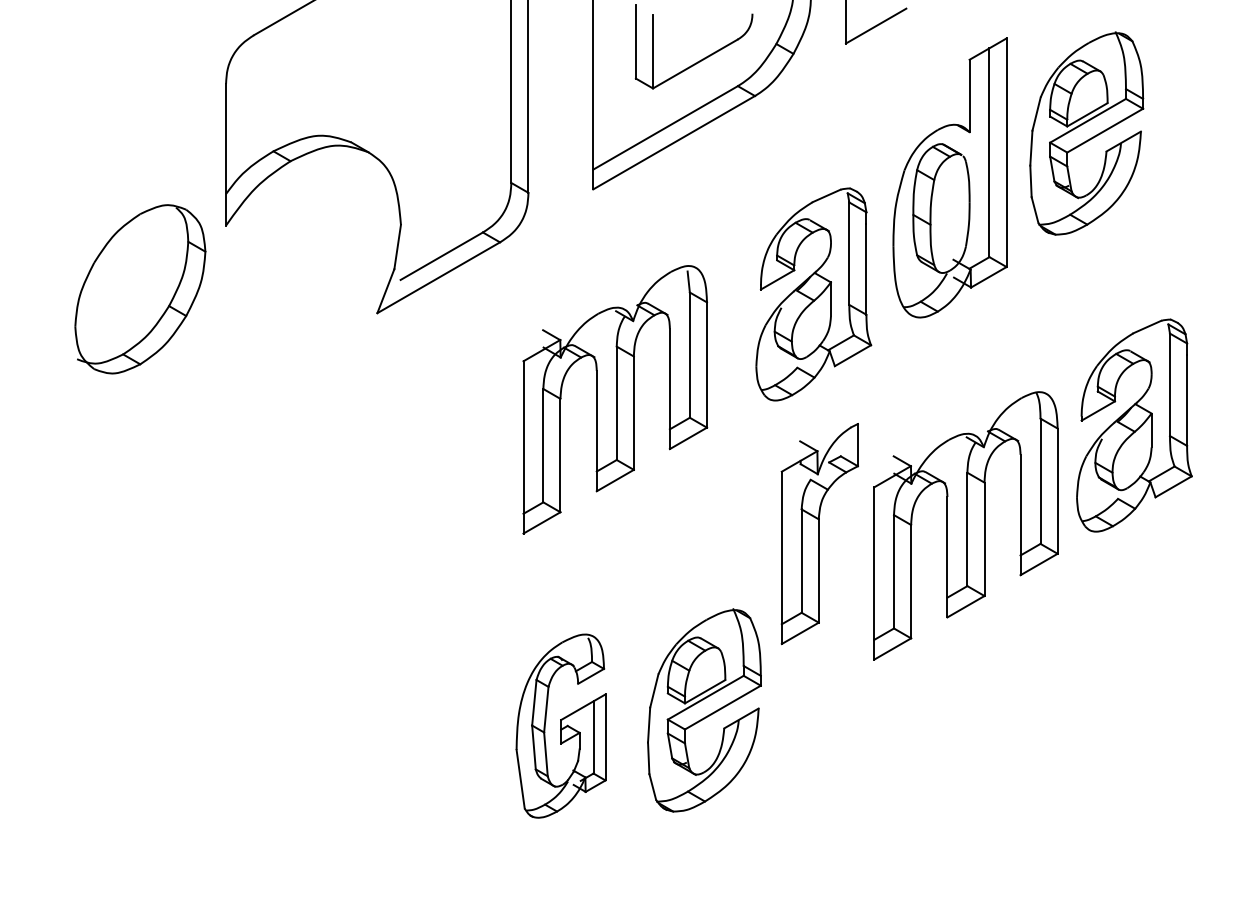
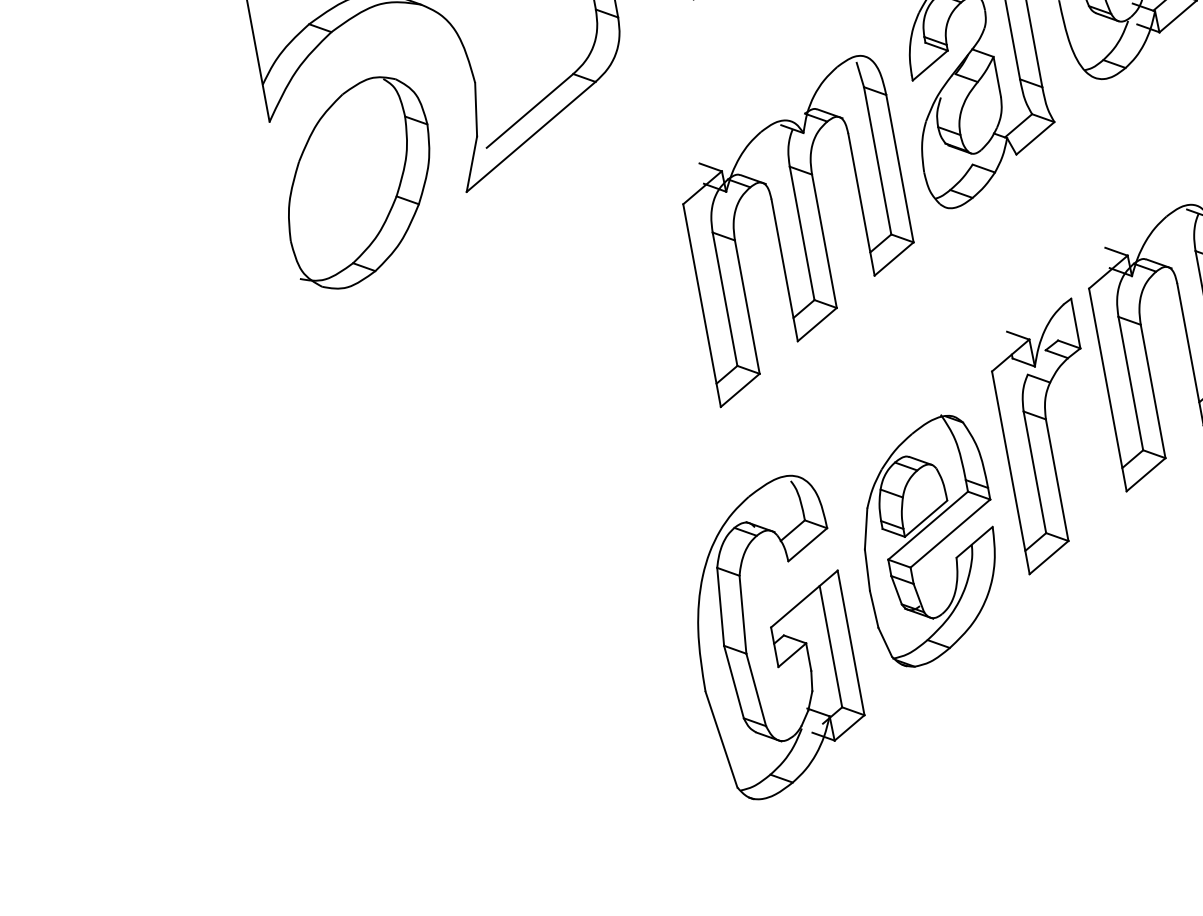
part: (140, 289) -> (359, 183), moved
part: (615, 399) -> (799, 229), moved
part: (819, 534) -> (1050, 437), moved
part: (704, 710) -> (929, 541), moved
part: (560, 725) -> (771, 637), size x1.43

